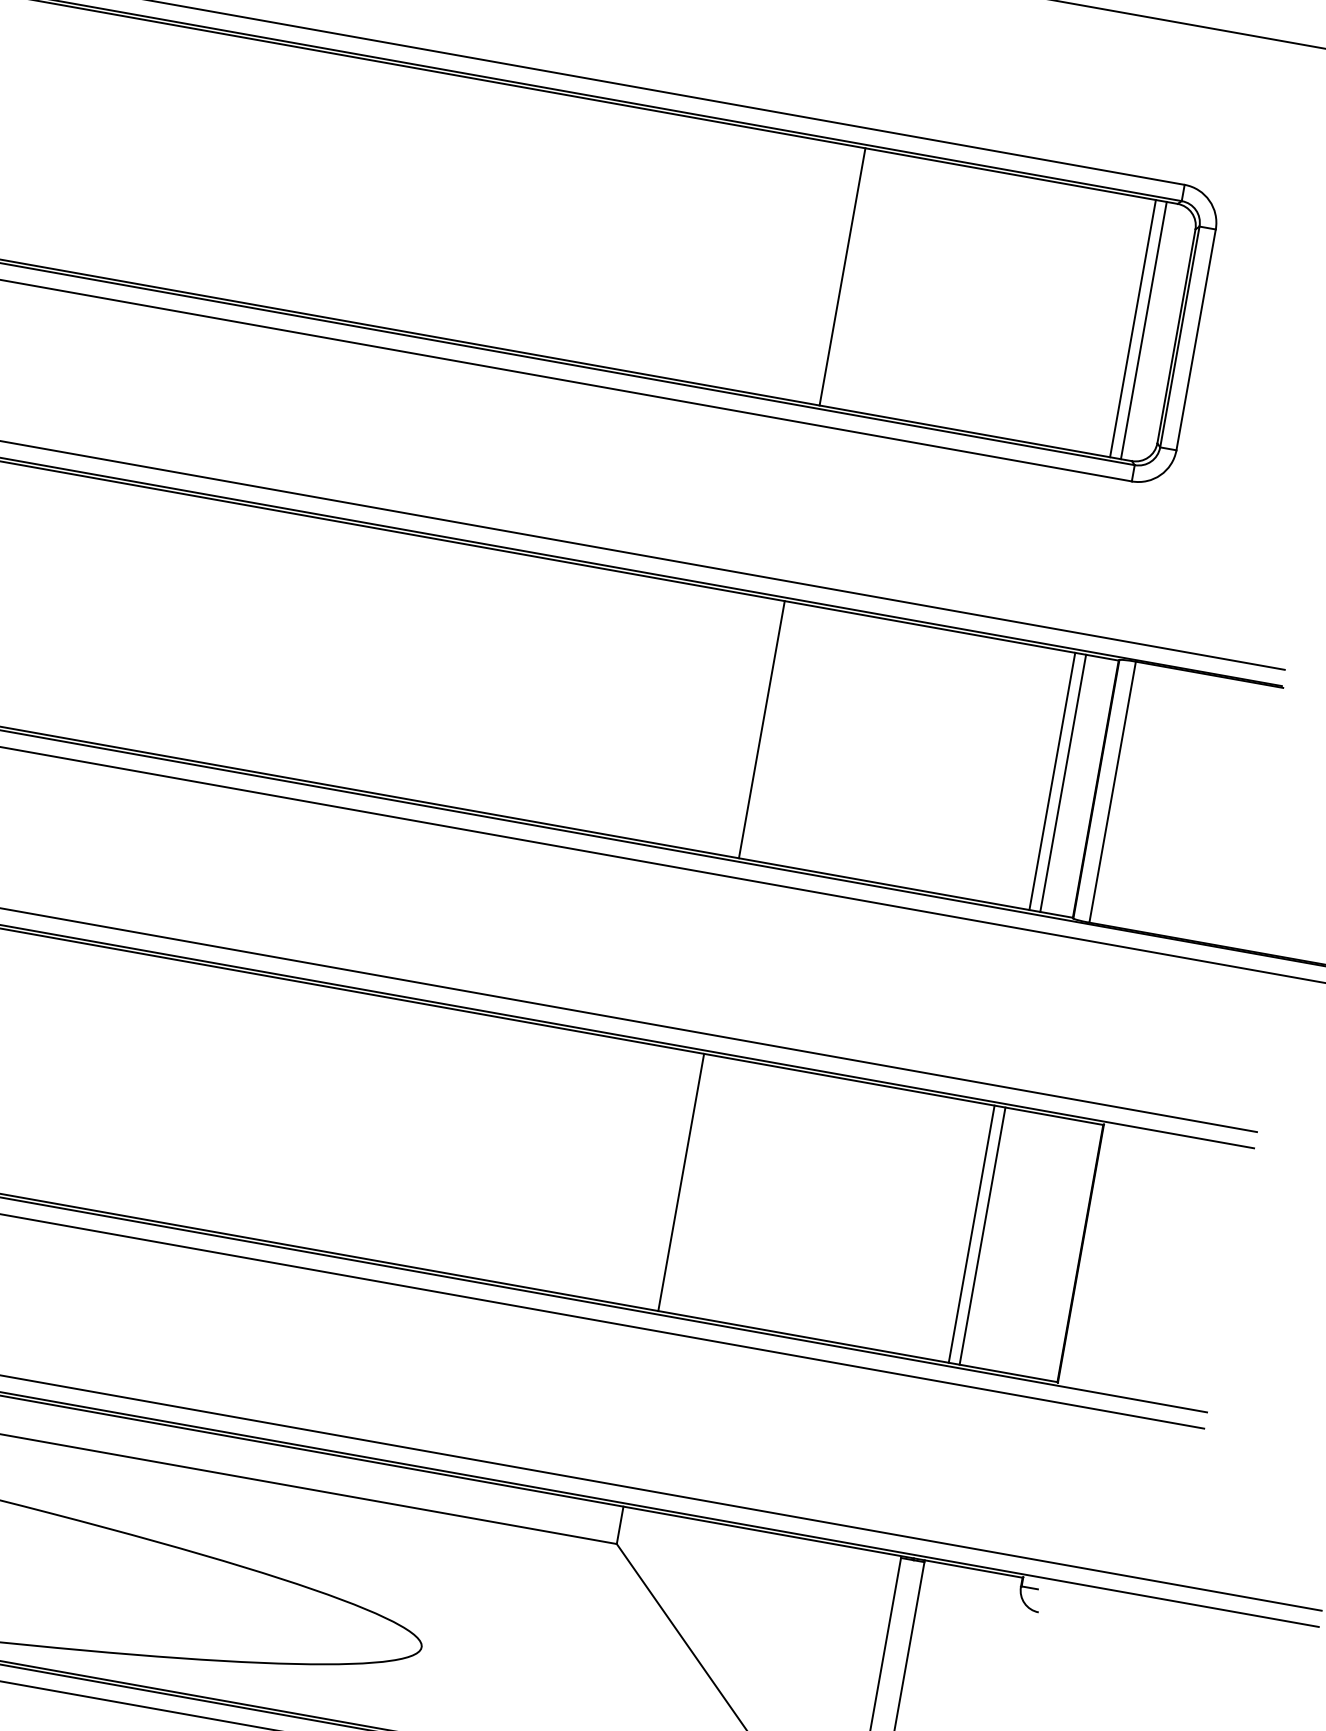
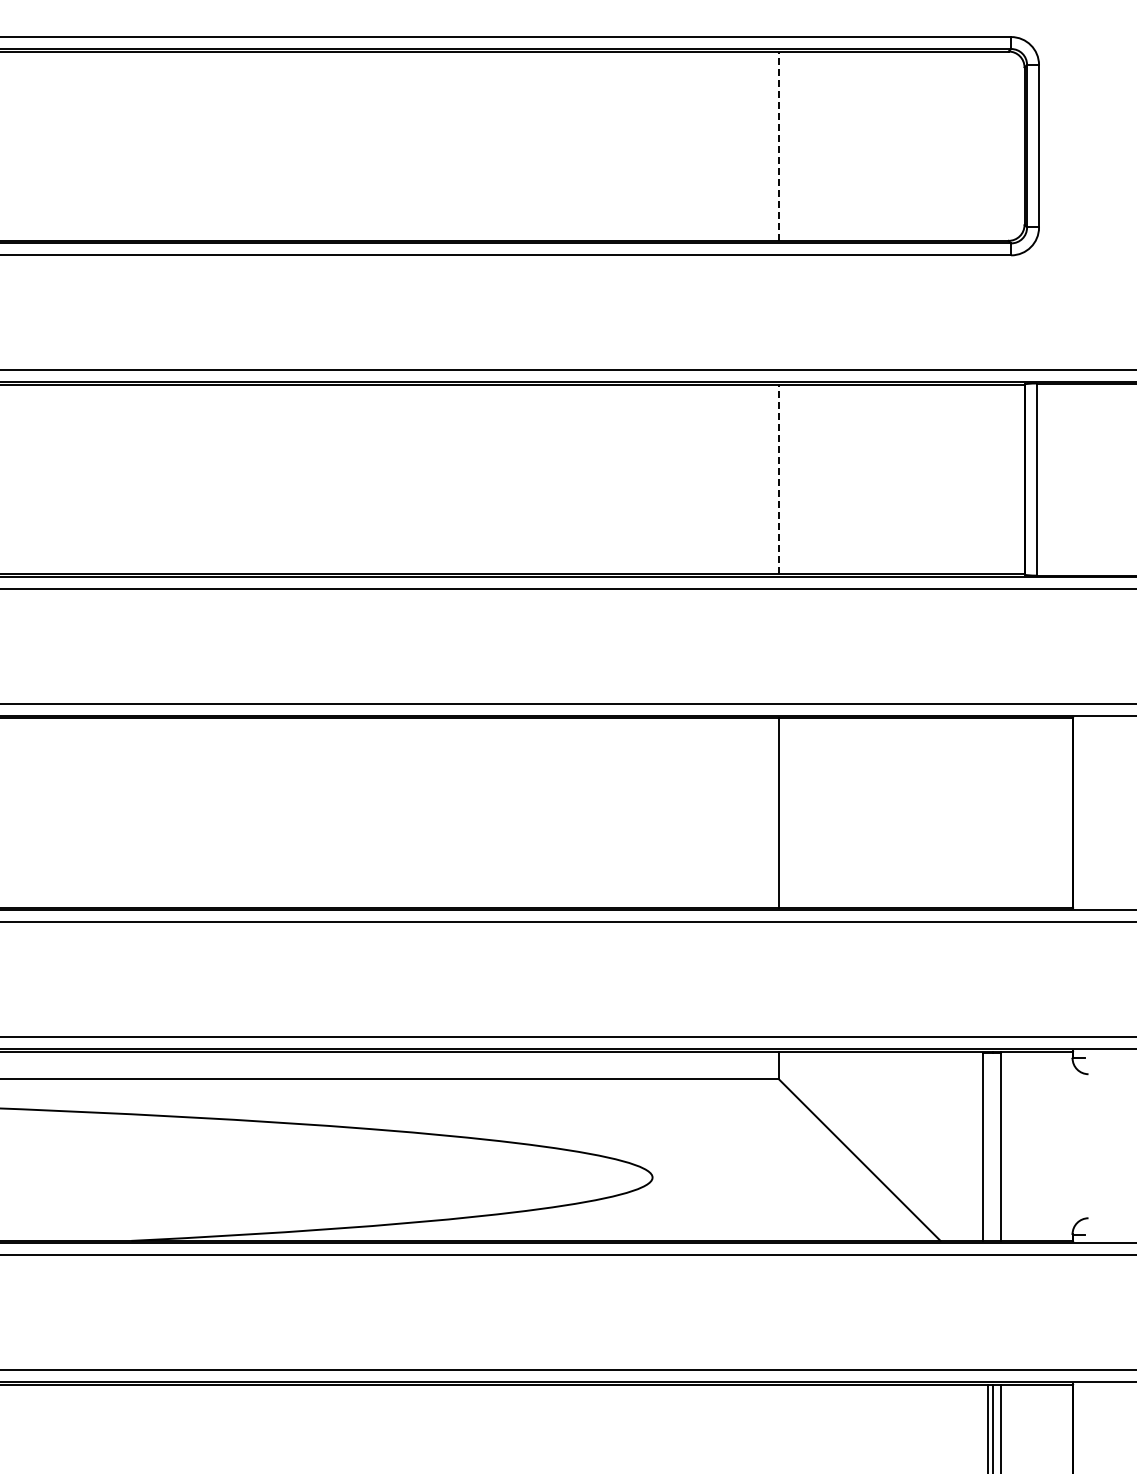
line: (842, 277) -> (778, 146), solid -> dashed
line: (1133, 327) -> (992, 145), removed
line: (1143, 329) -> (1000, 145), removed
line: (761, 729) -> (778, 479), solid -> dashed
line: (1052, 781) -> (992, 479), removed
line: (1063, 783) -> (1000, 479), removed
line: (971, 1233) -> (992, 812), removed
line: (982, 1235) -> (1000, 812), removed

